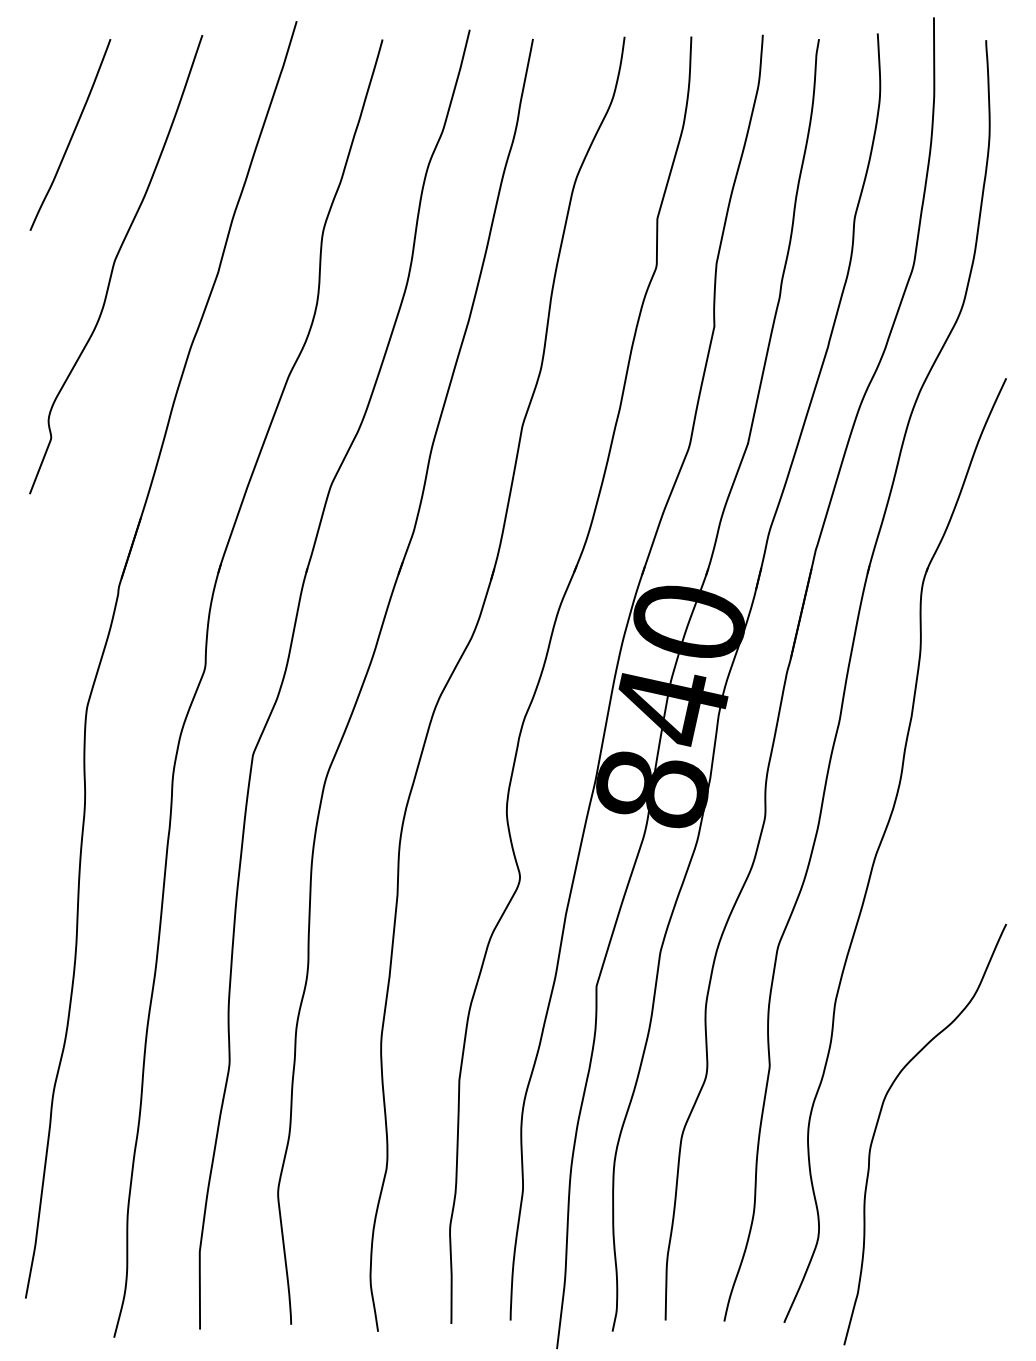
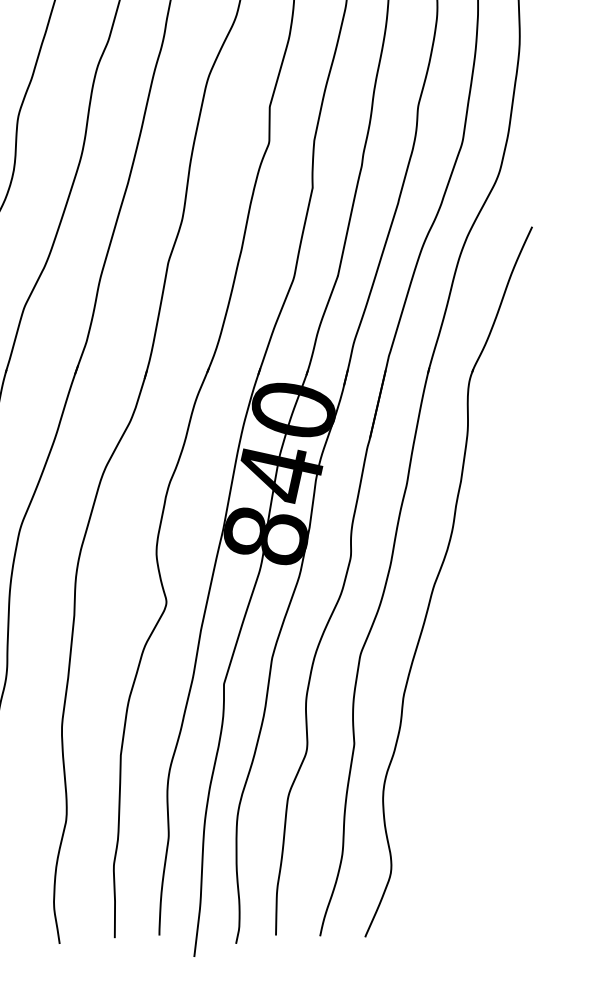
curve: (878, 1123) -> (436, 787), removed

